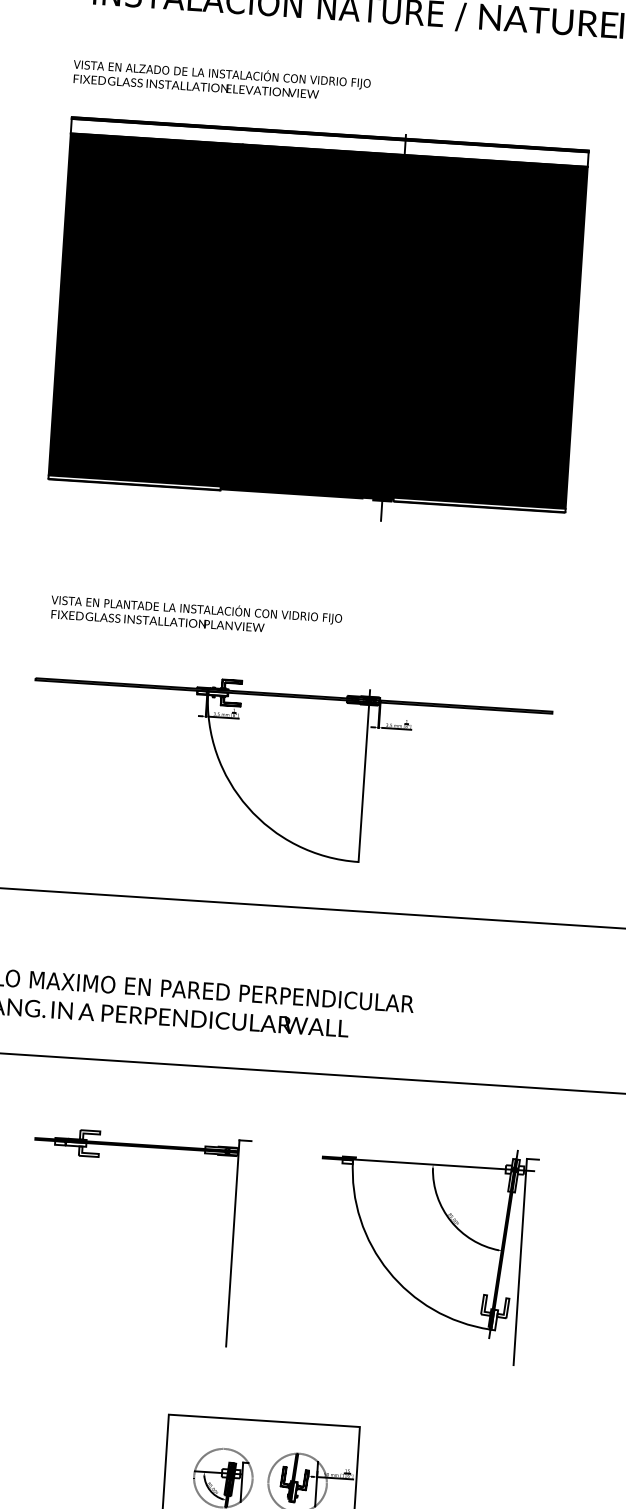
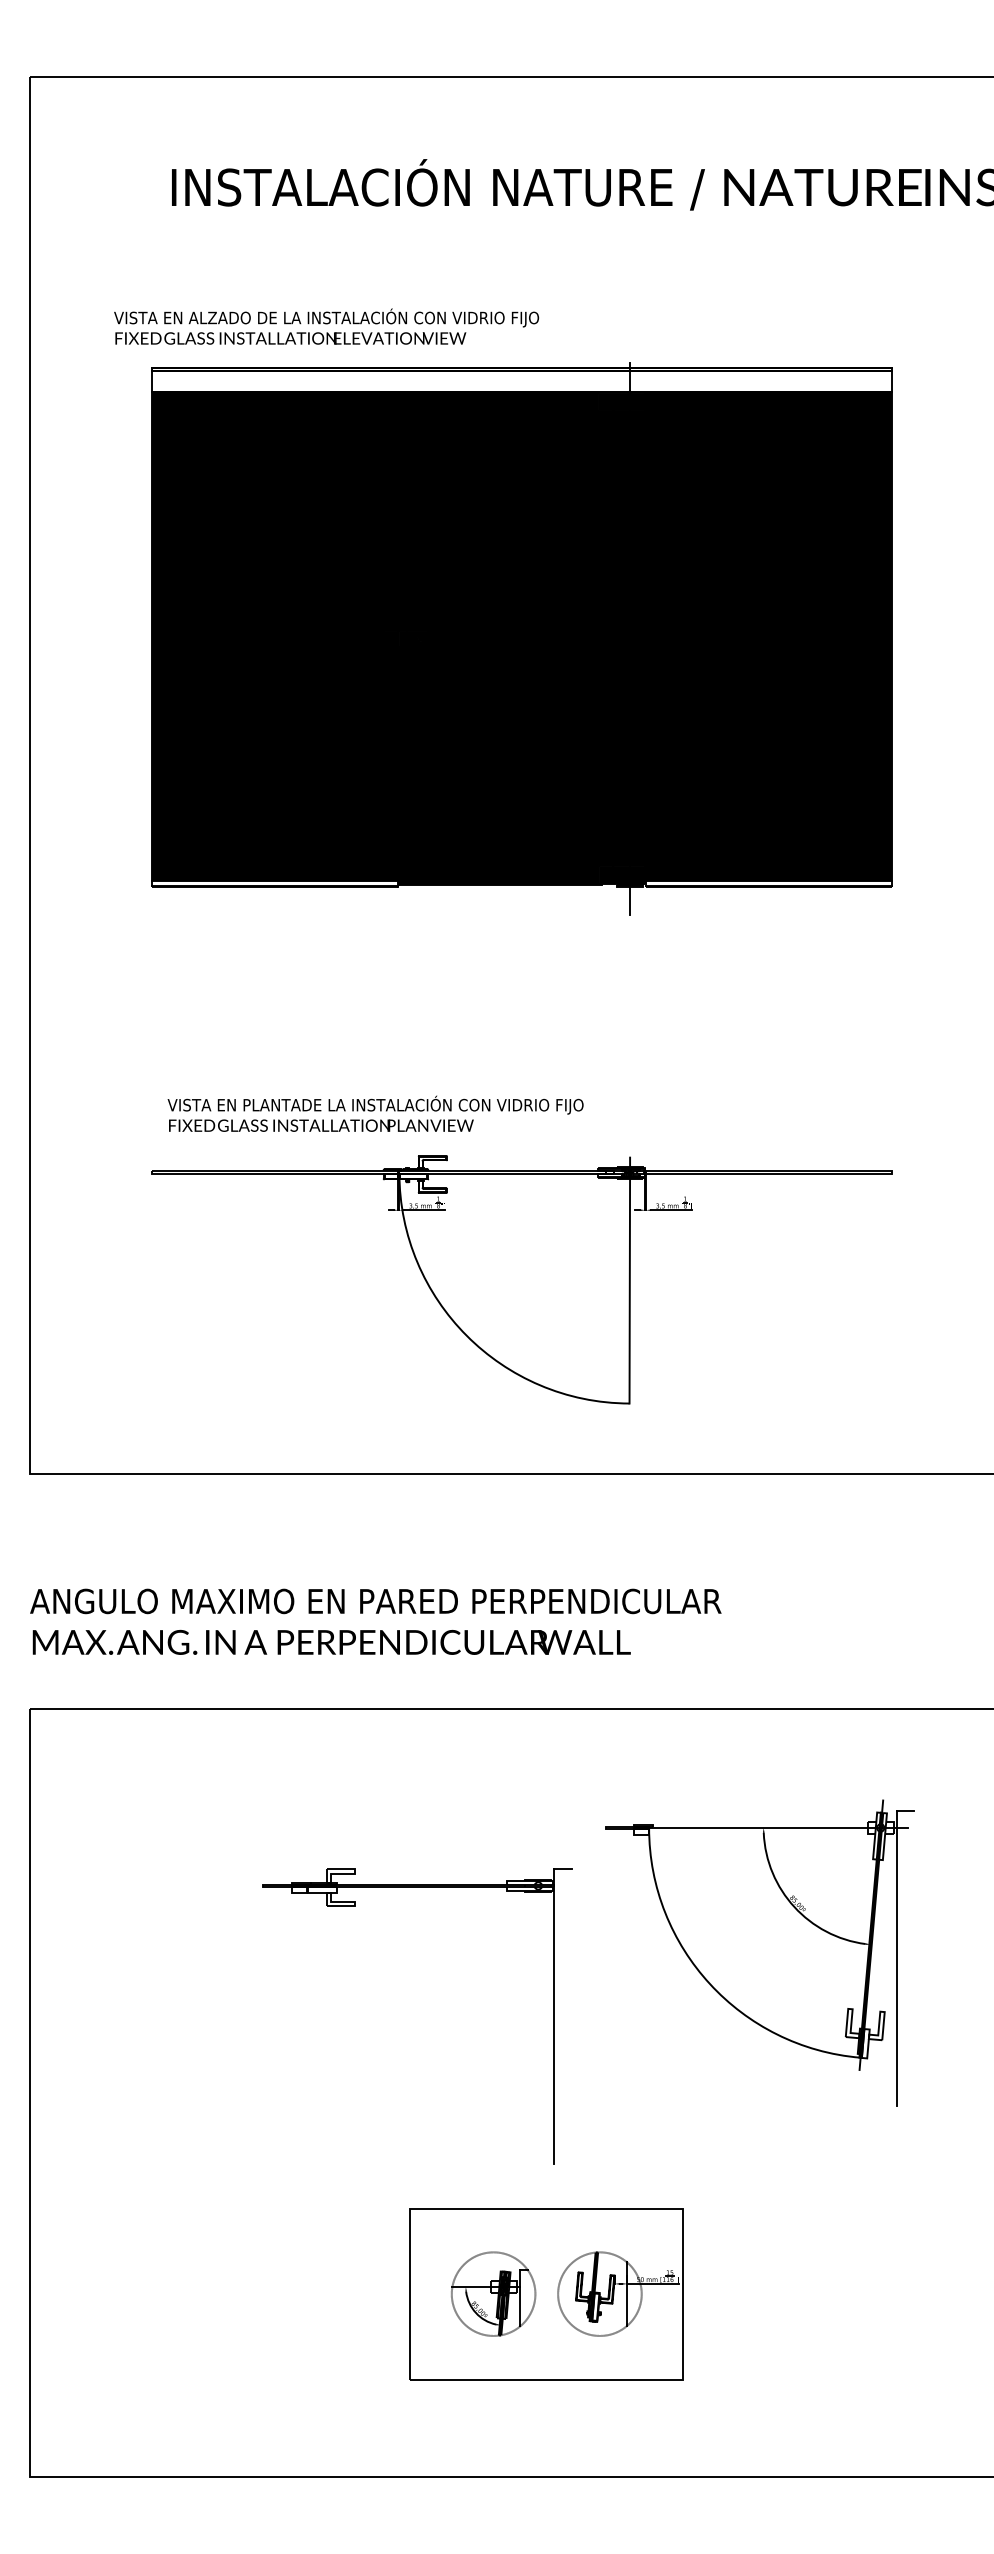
text: (221, 79) -> (326, 326), moved
text: (196, 615) -> (375, 1113), moved
part: (98, 1157) -> (355, 1906), moved

